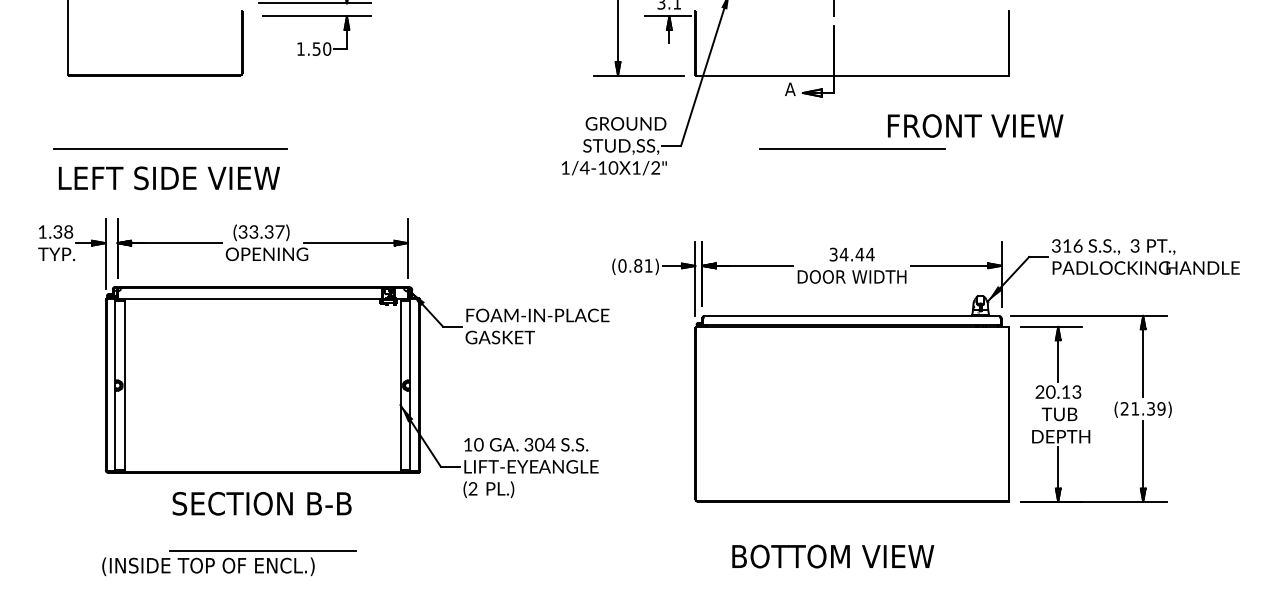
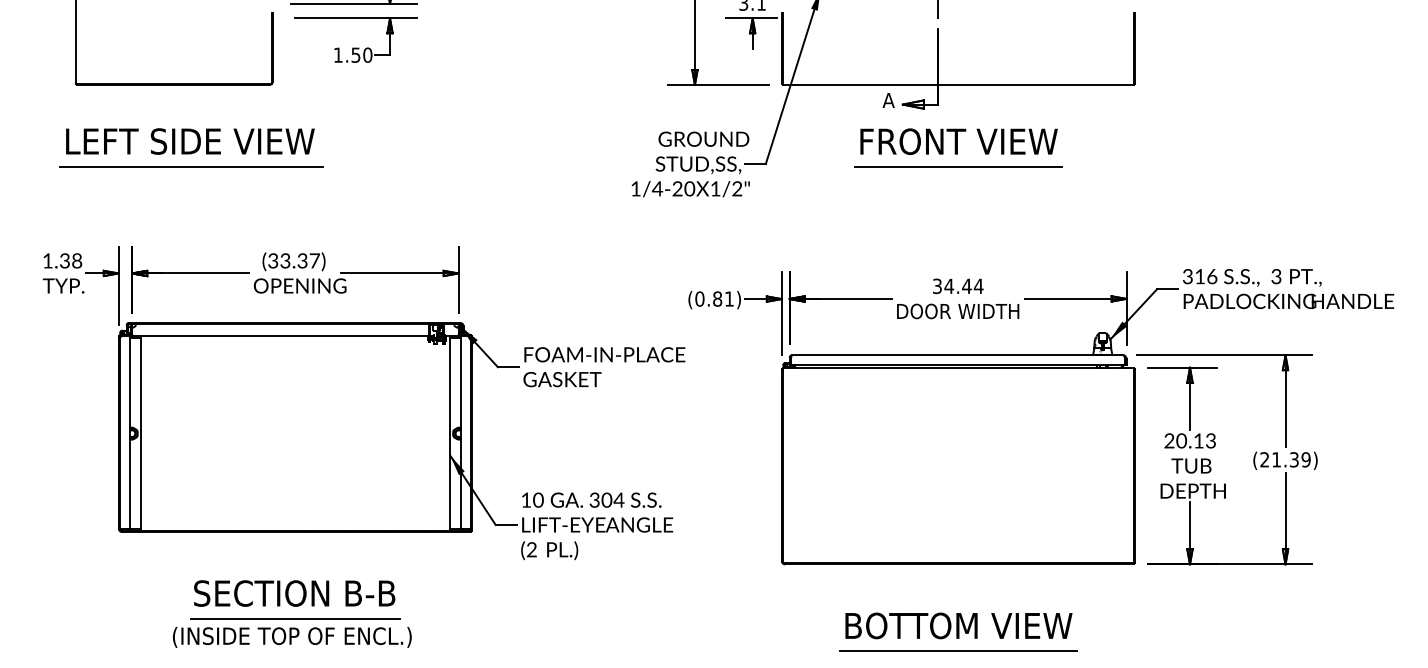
text: (975, 125) -> (958, 141), moved
text: (602, 167) -> (677, 188), 1/4-10X1/2" -> 1/4-20X1/2"
text: (169, 178) -> (190, 141), moved
text: (261, 503) -> (294, 593), moved
text: (832, 556) -> (958, 625), moved
text: (207, 566) -> (291, 637), moved
line: (852, 579) -> (958, 651), added

